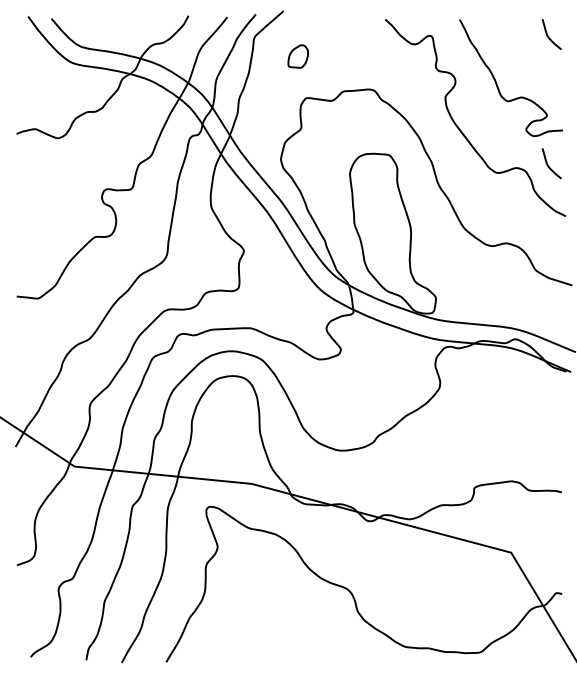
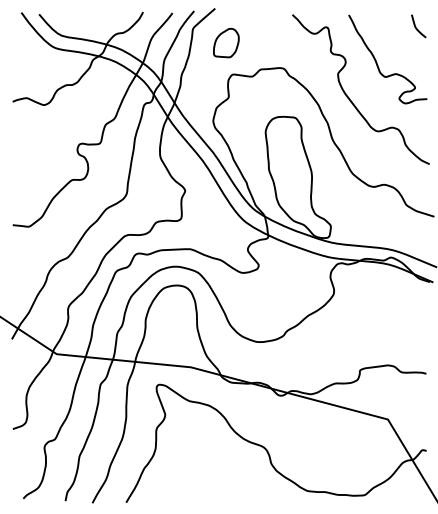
part: (298, 55) -> (226, 42), size x1.67
curve: (548, 163) -> (416, 124), removed

